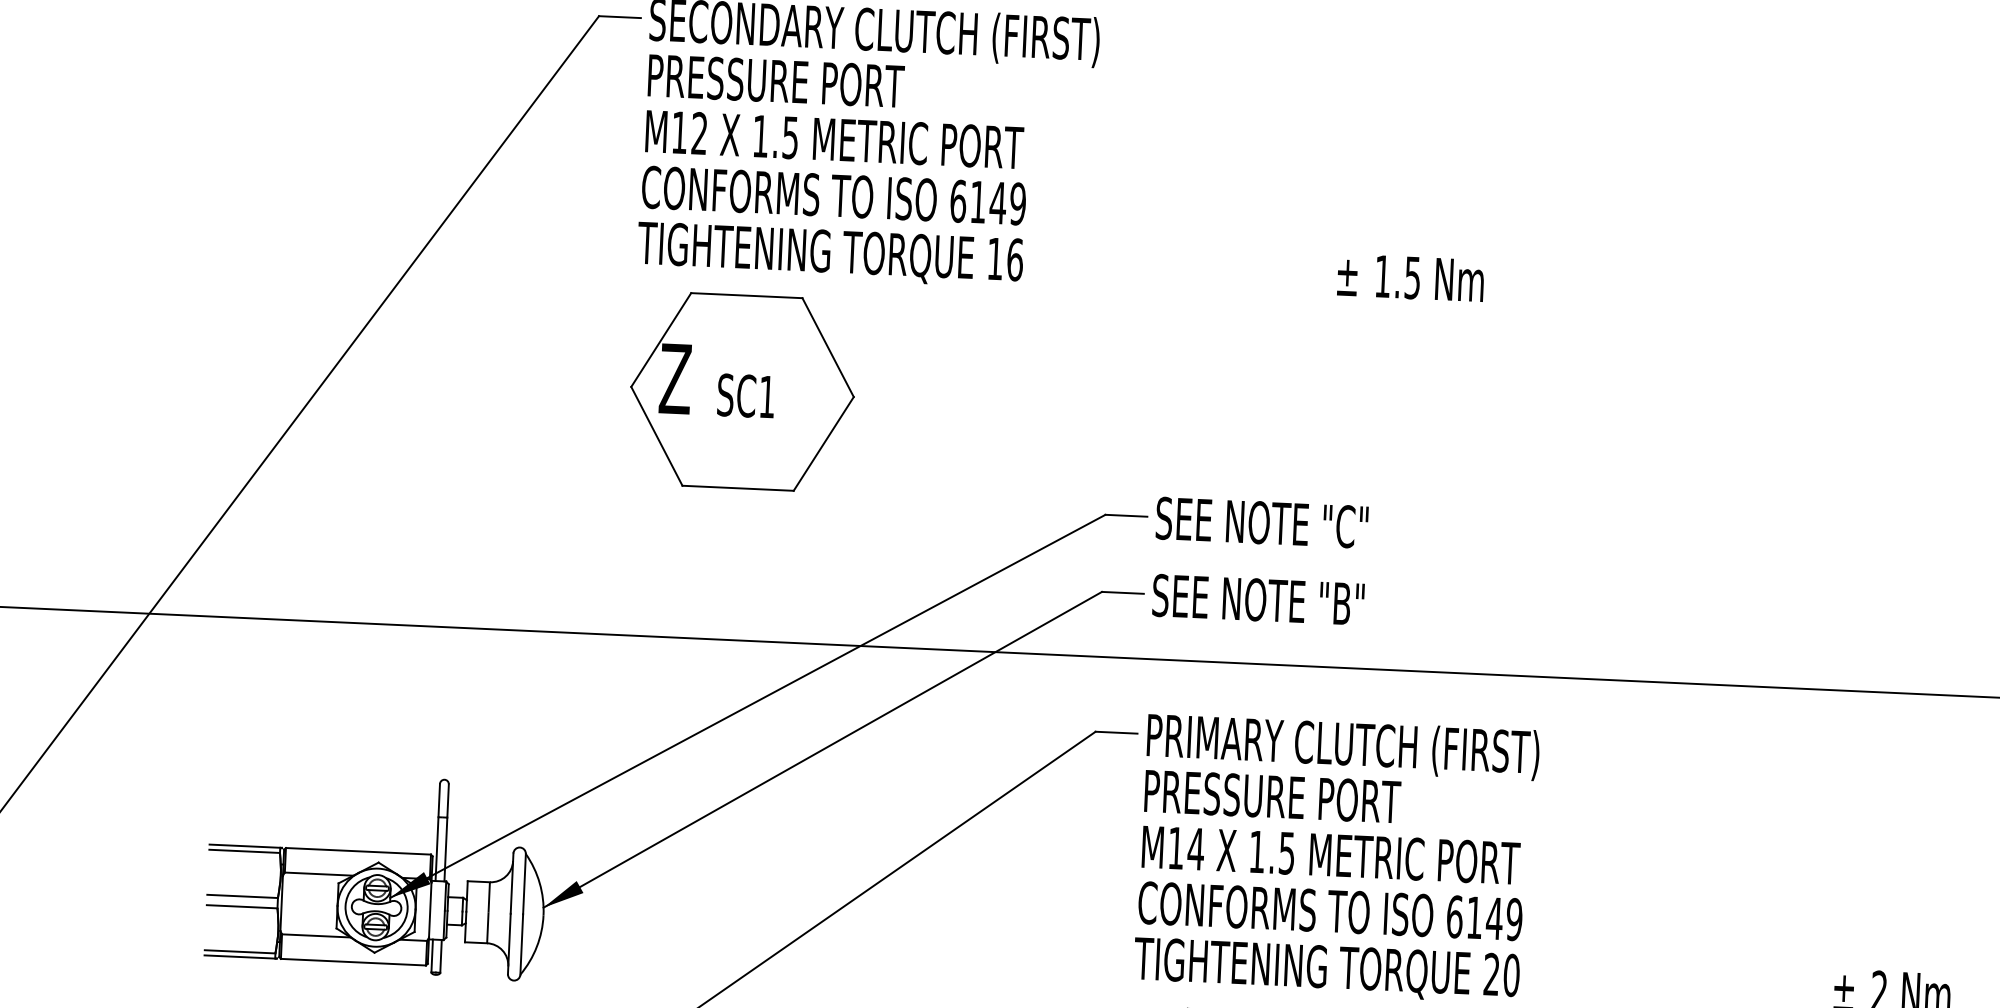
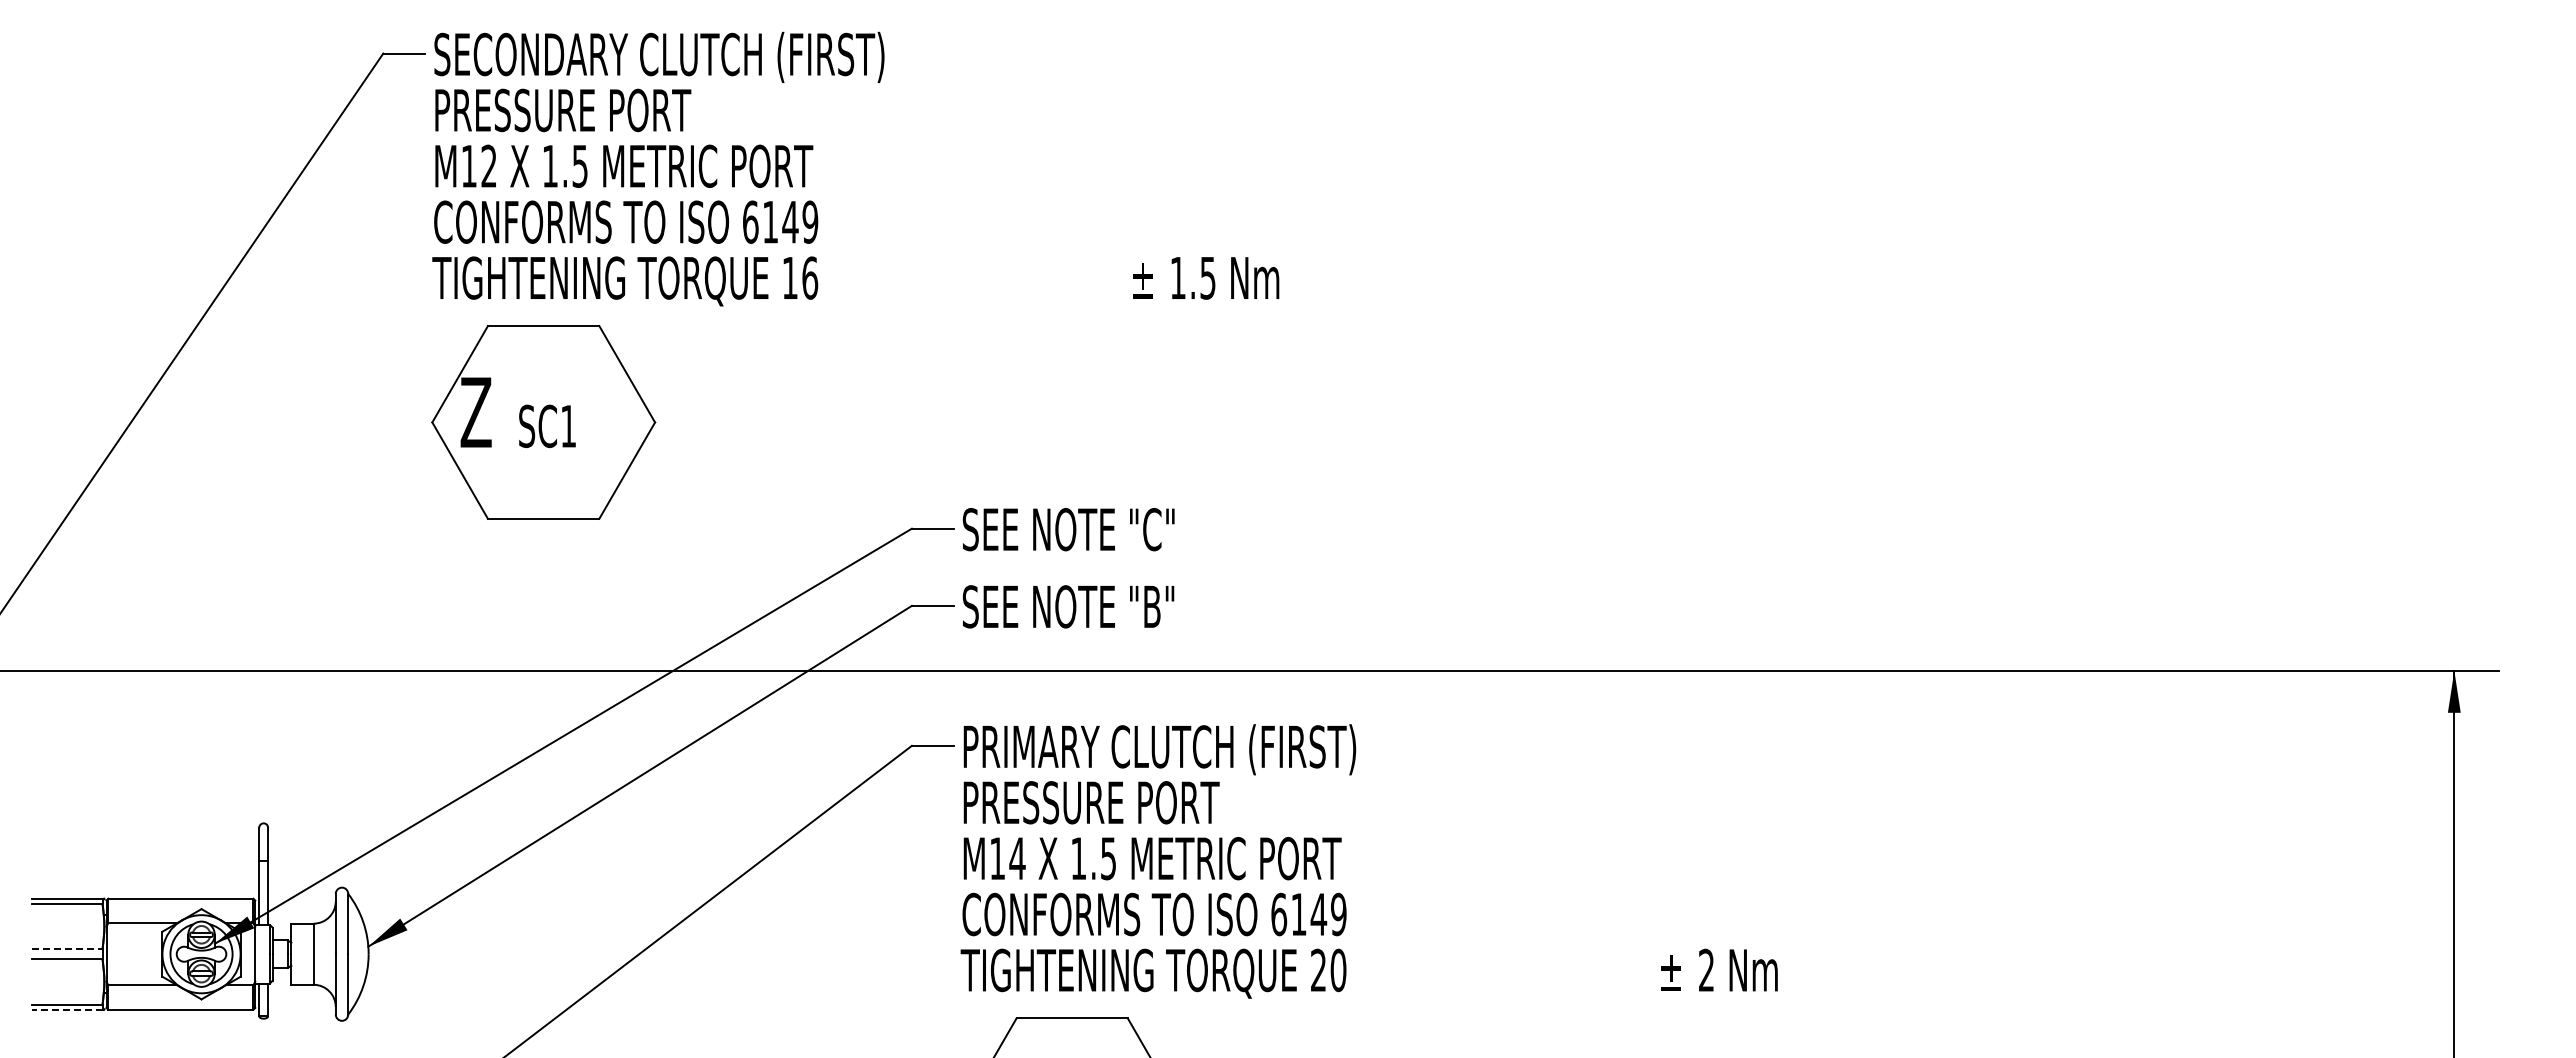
line: (242, 896) -> (67, 949), solid -> dashed
line: (239, 956) -> (66, 1009), solid -> dashed

